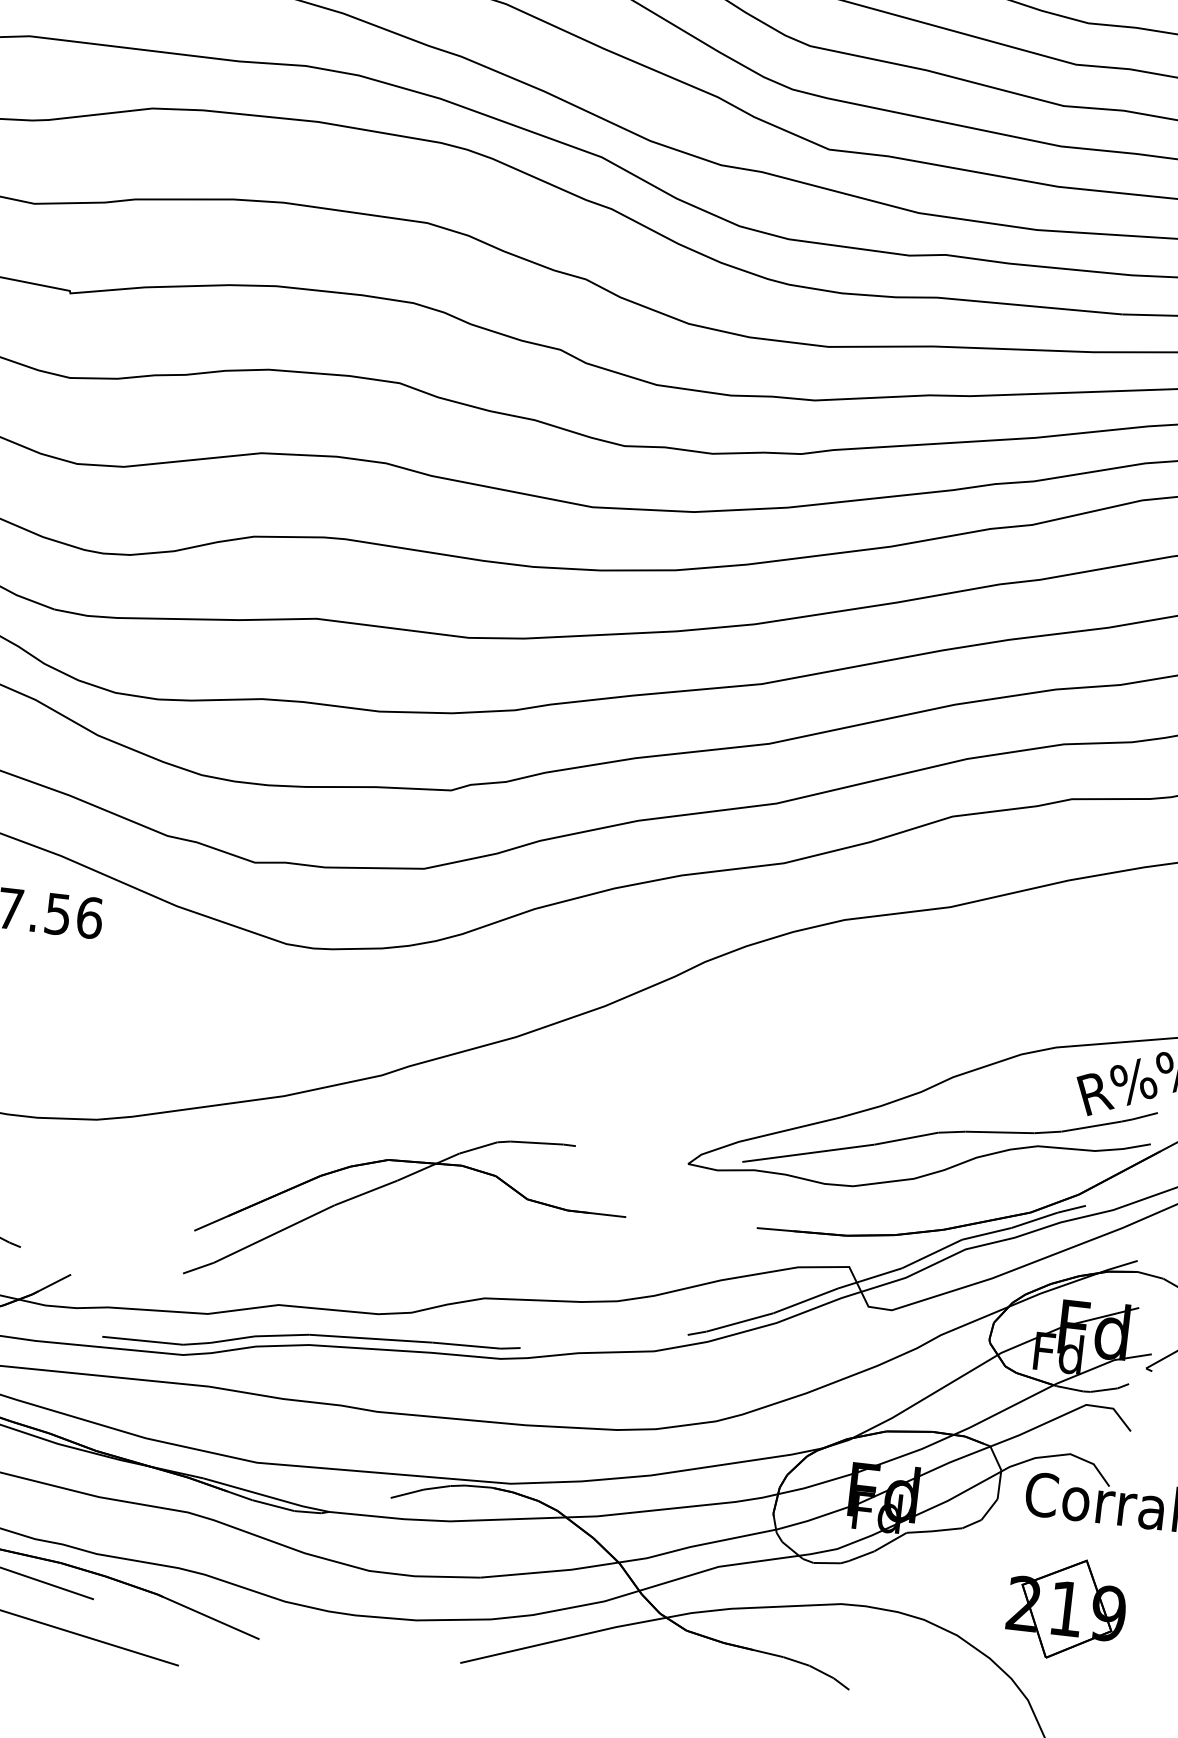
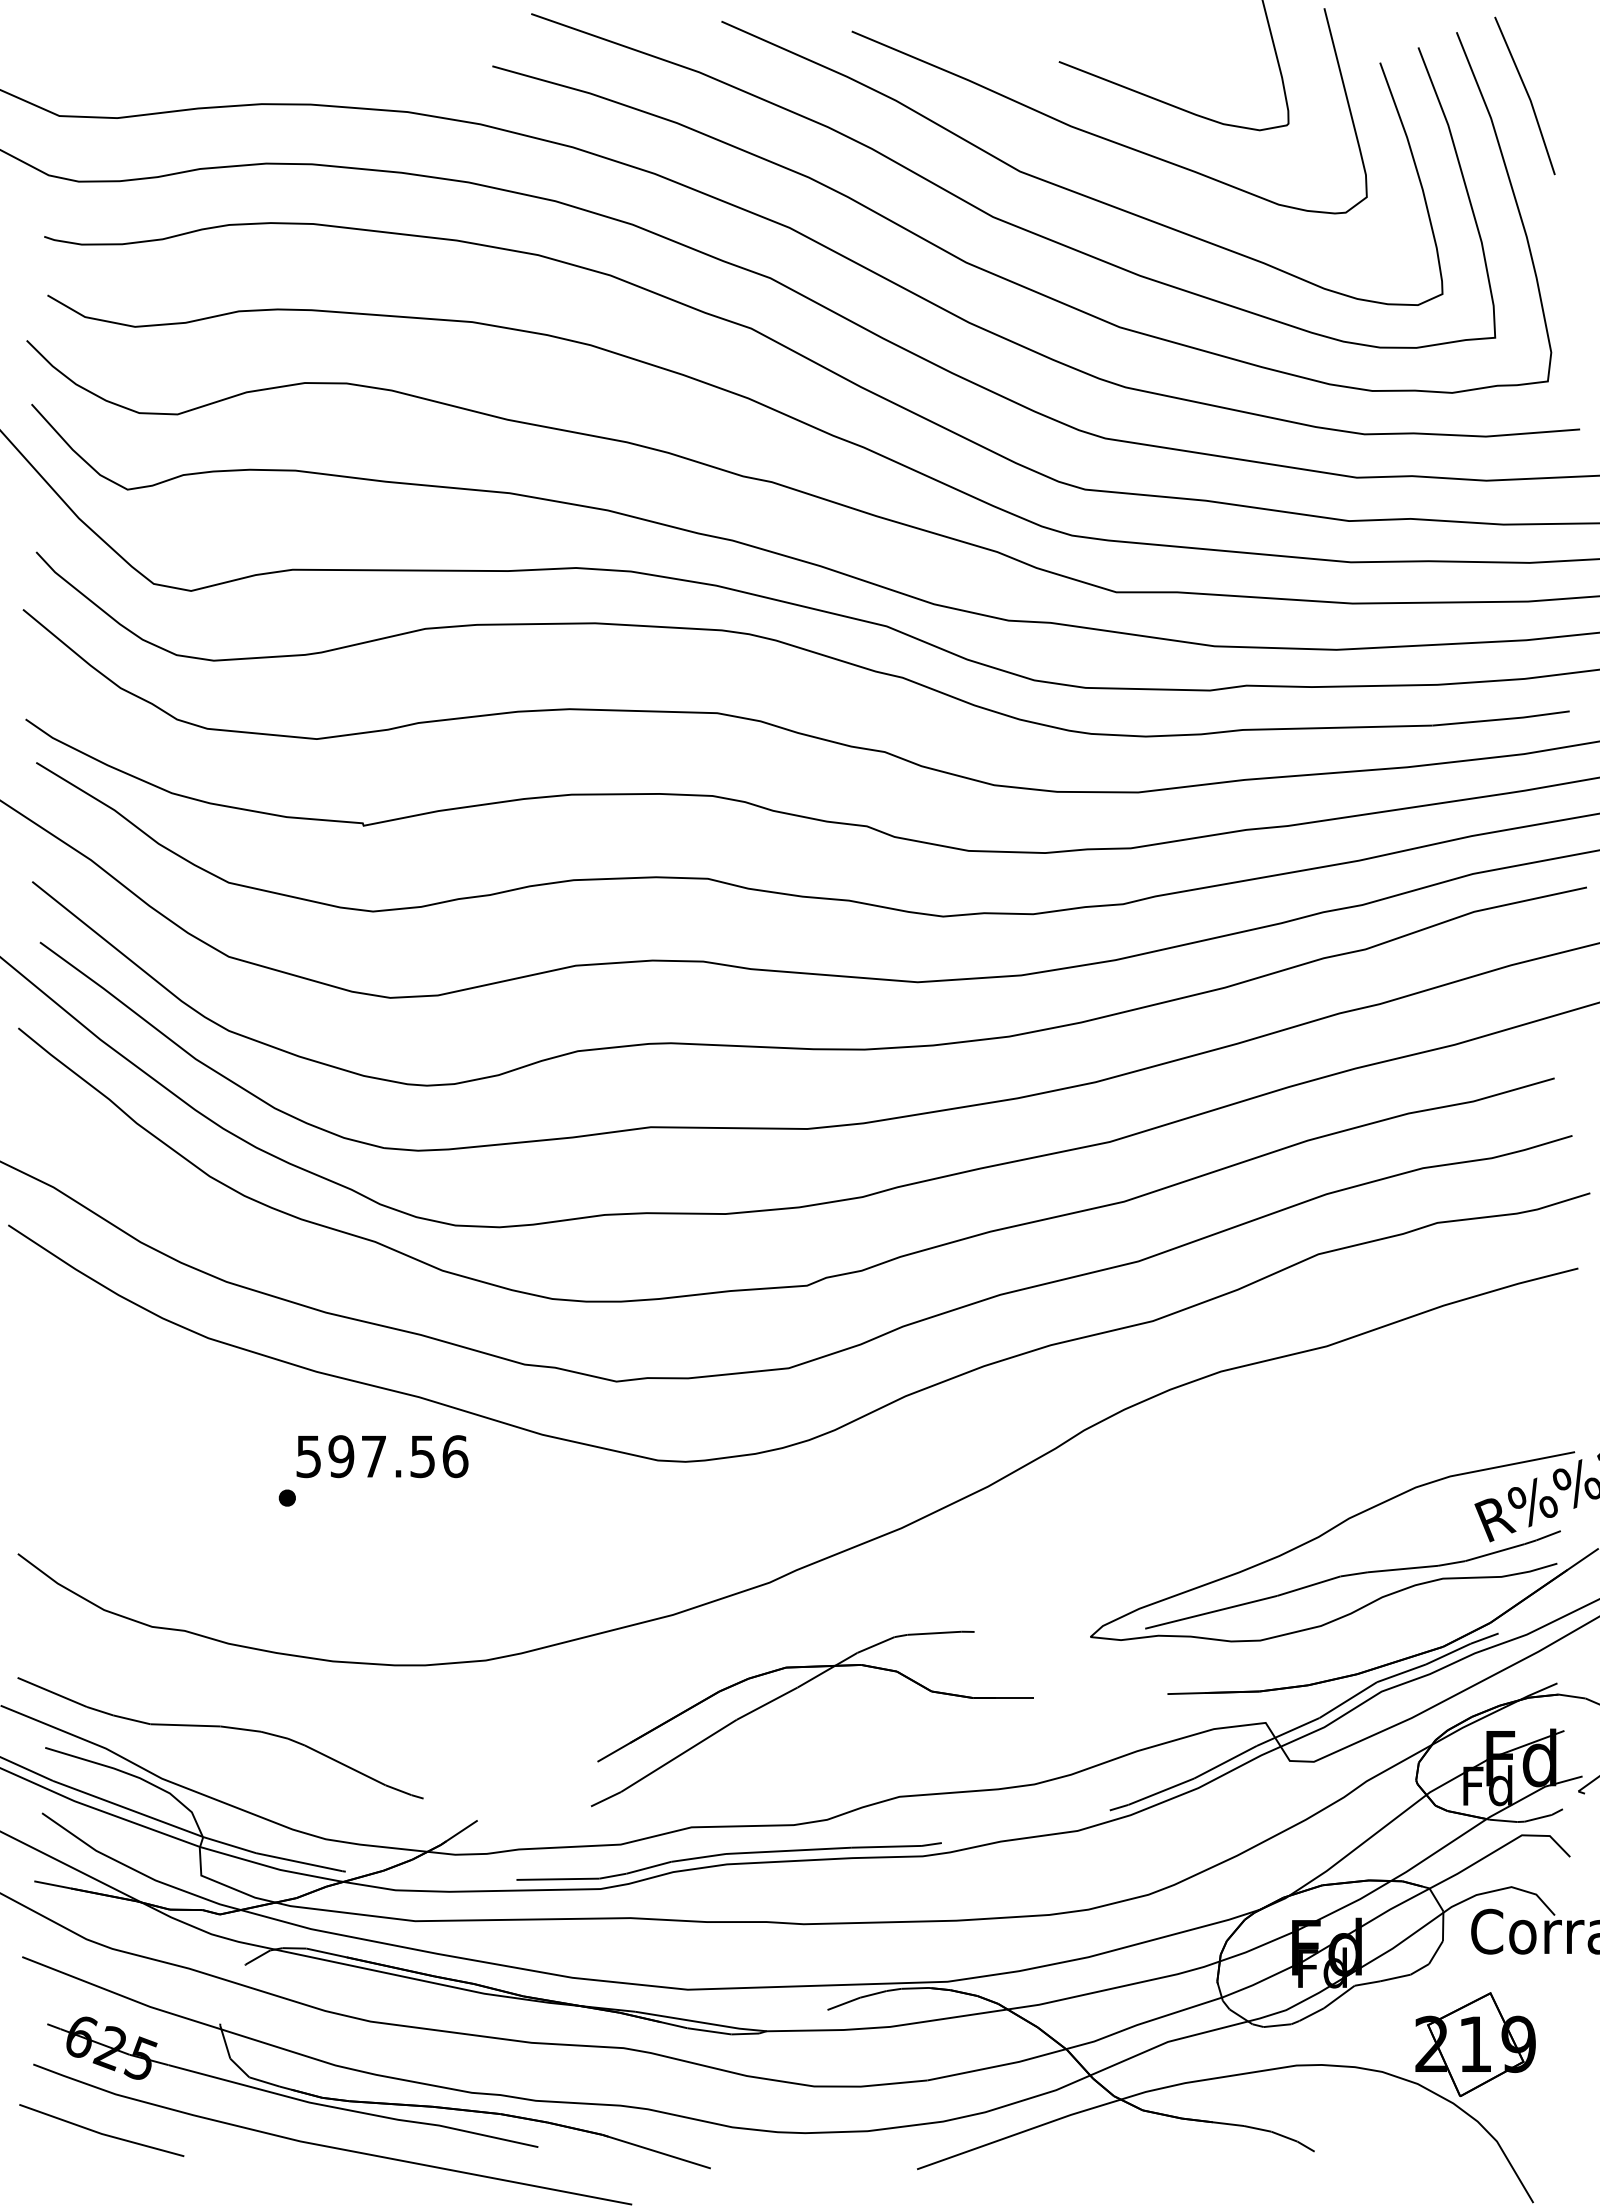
part: (1066, 1608) -> (1475, 2044), moved

